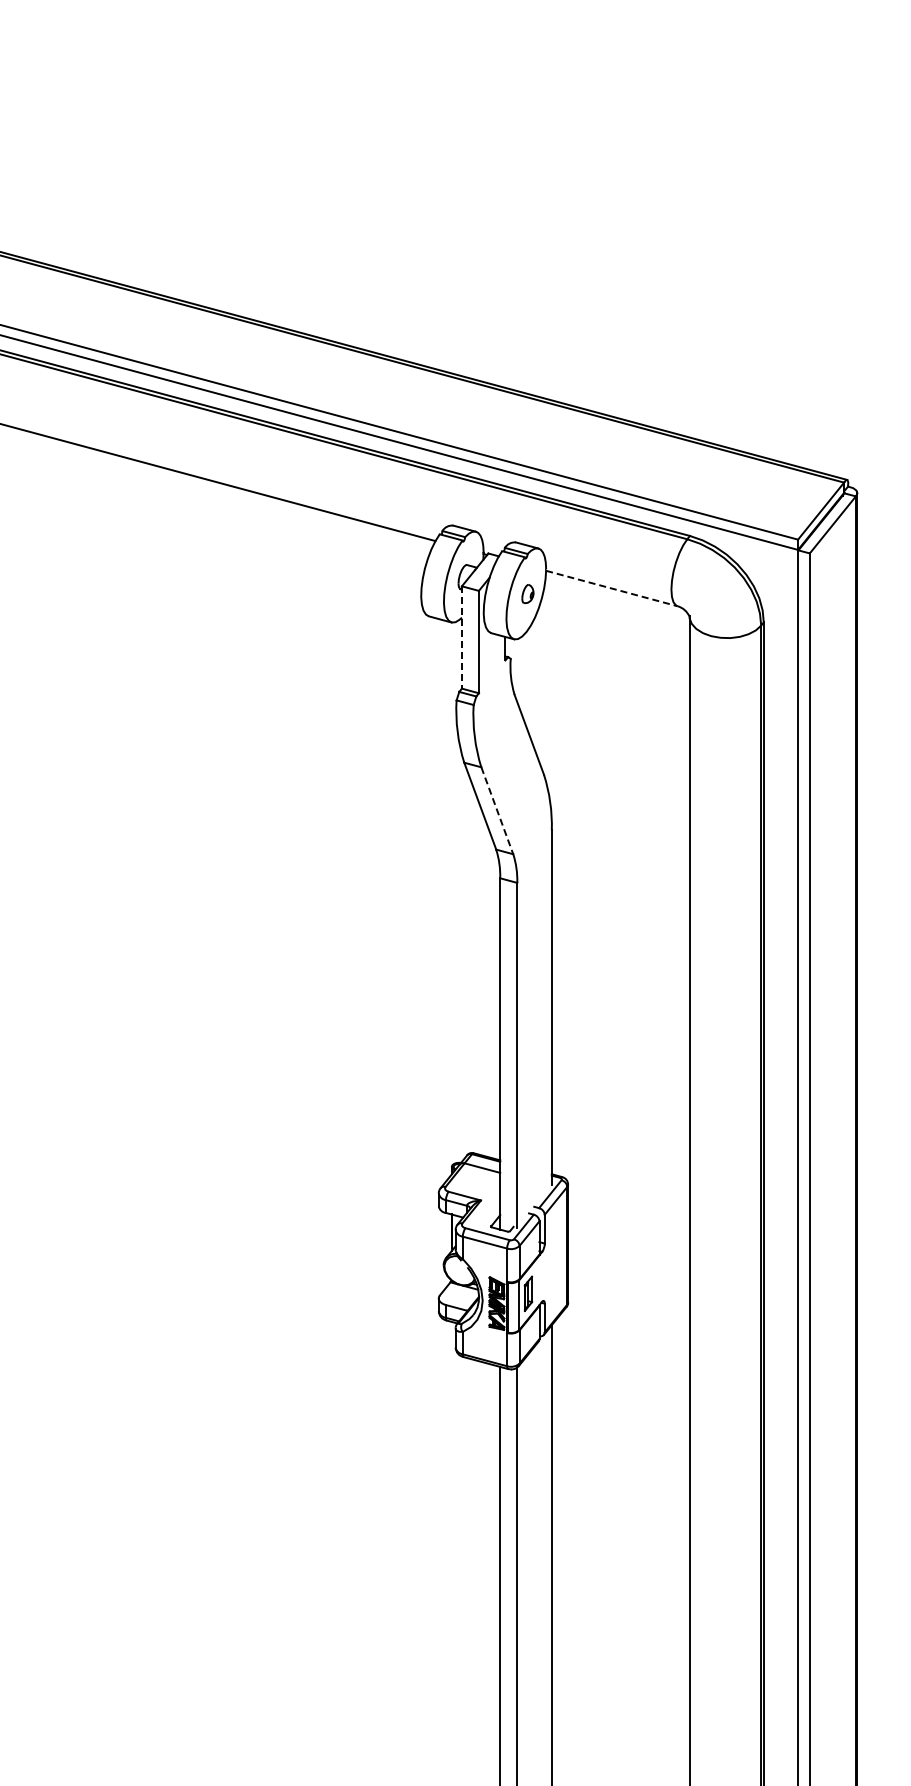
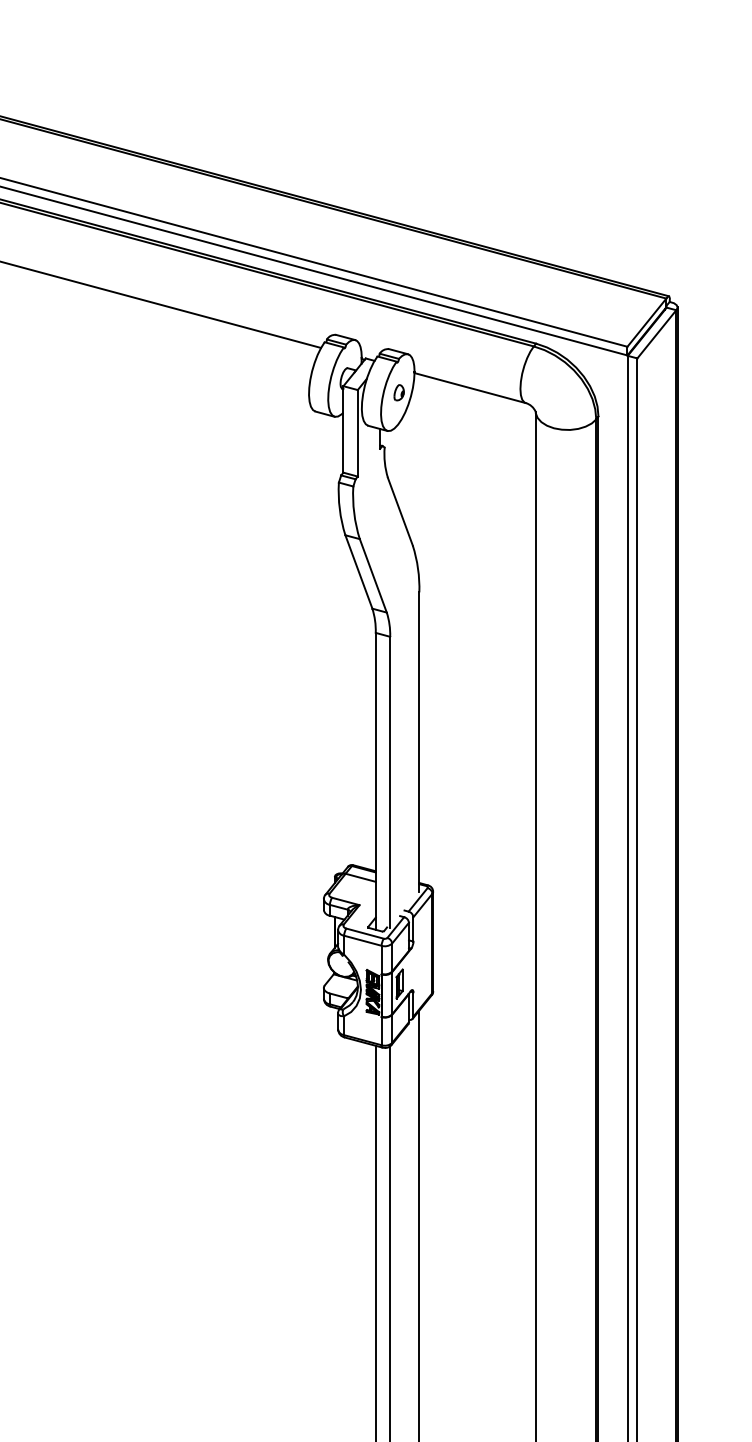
line: (612, 588) -> (470, 388), dashed -> solid
line: (461, 637) -> (343, 429), dashed -> solid
line: (497, 811) -> (373, 576), dashed -> solid

